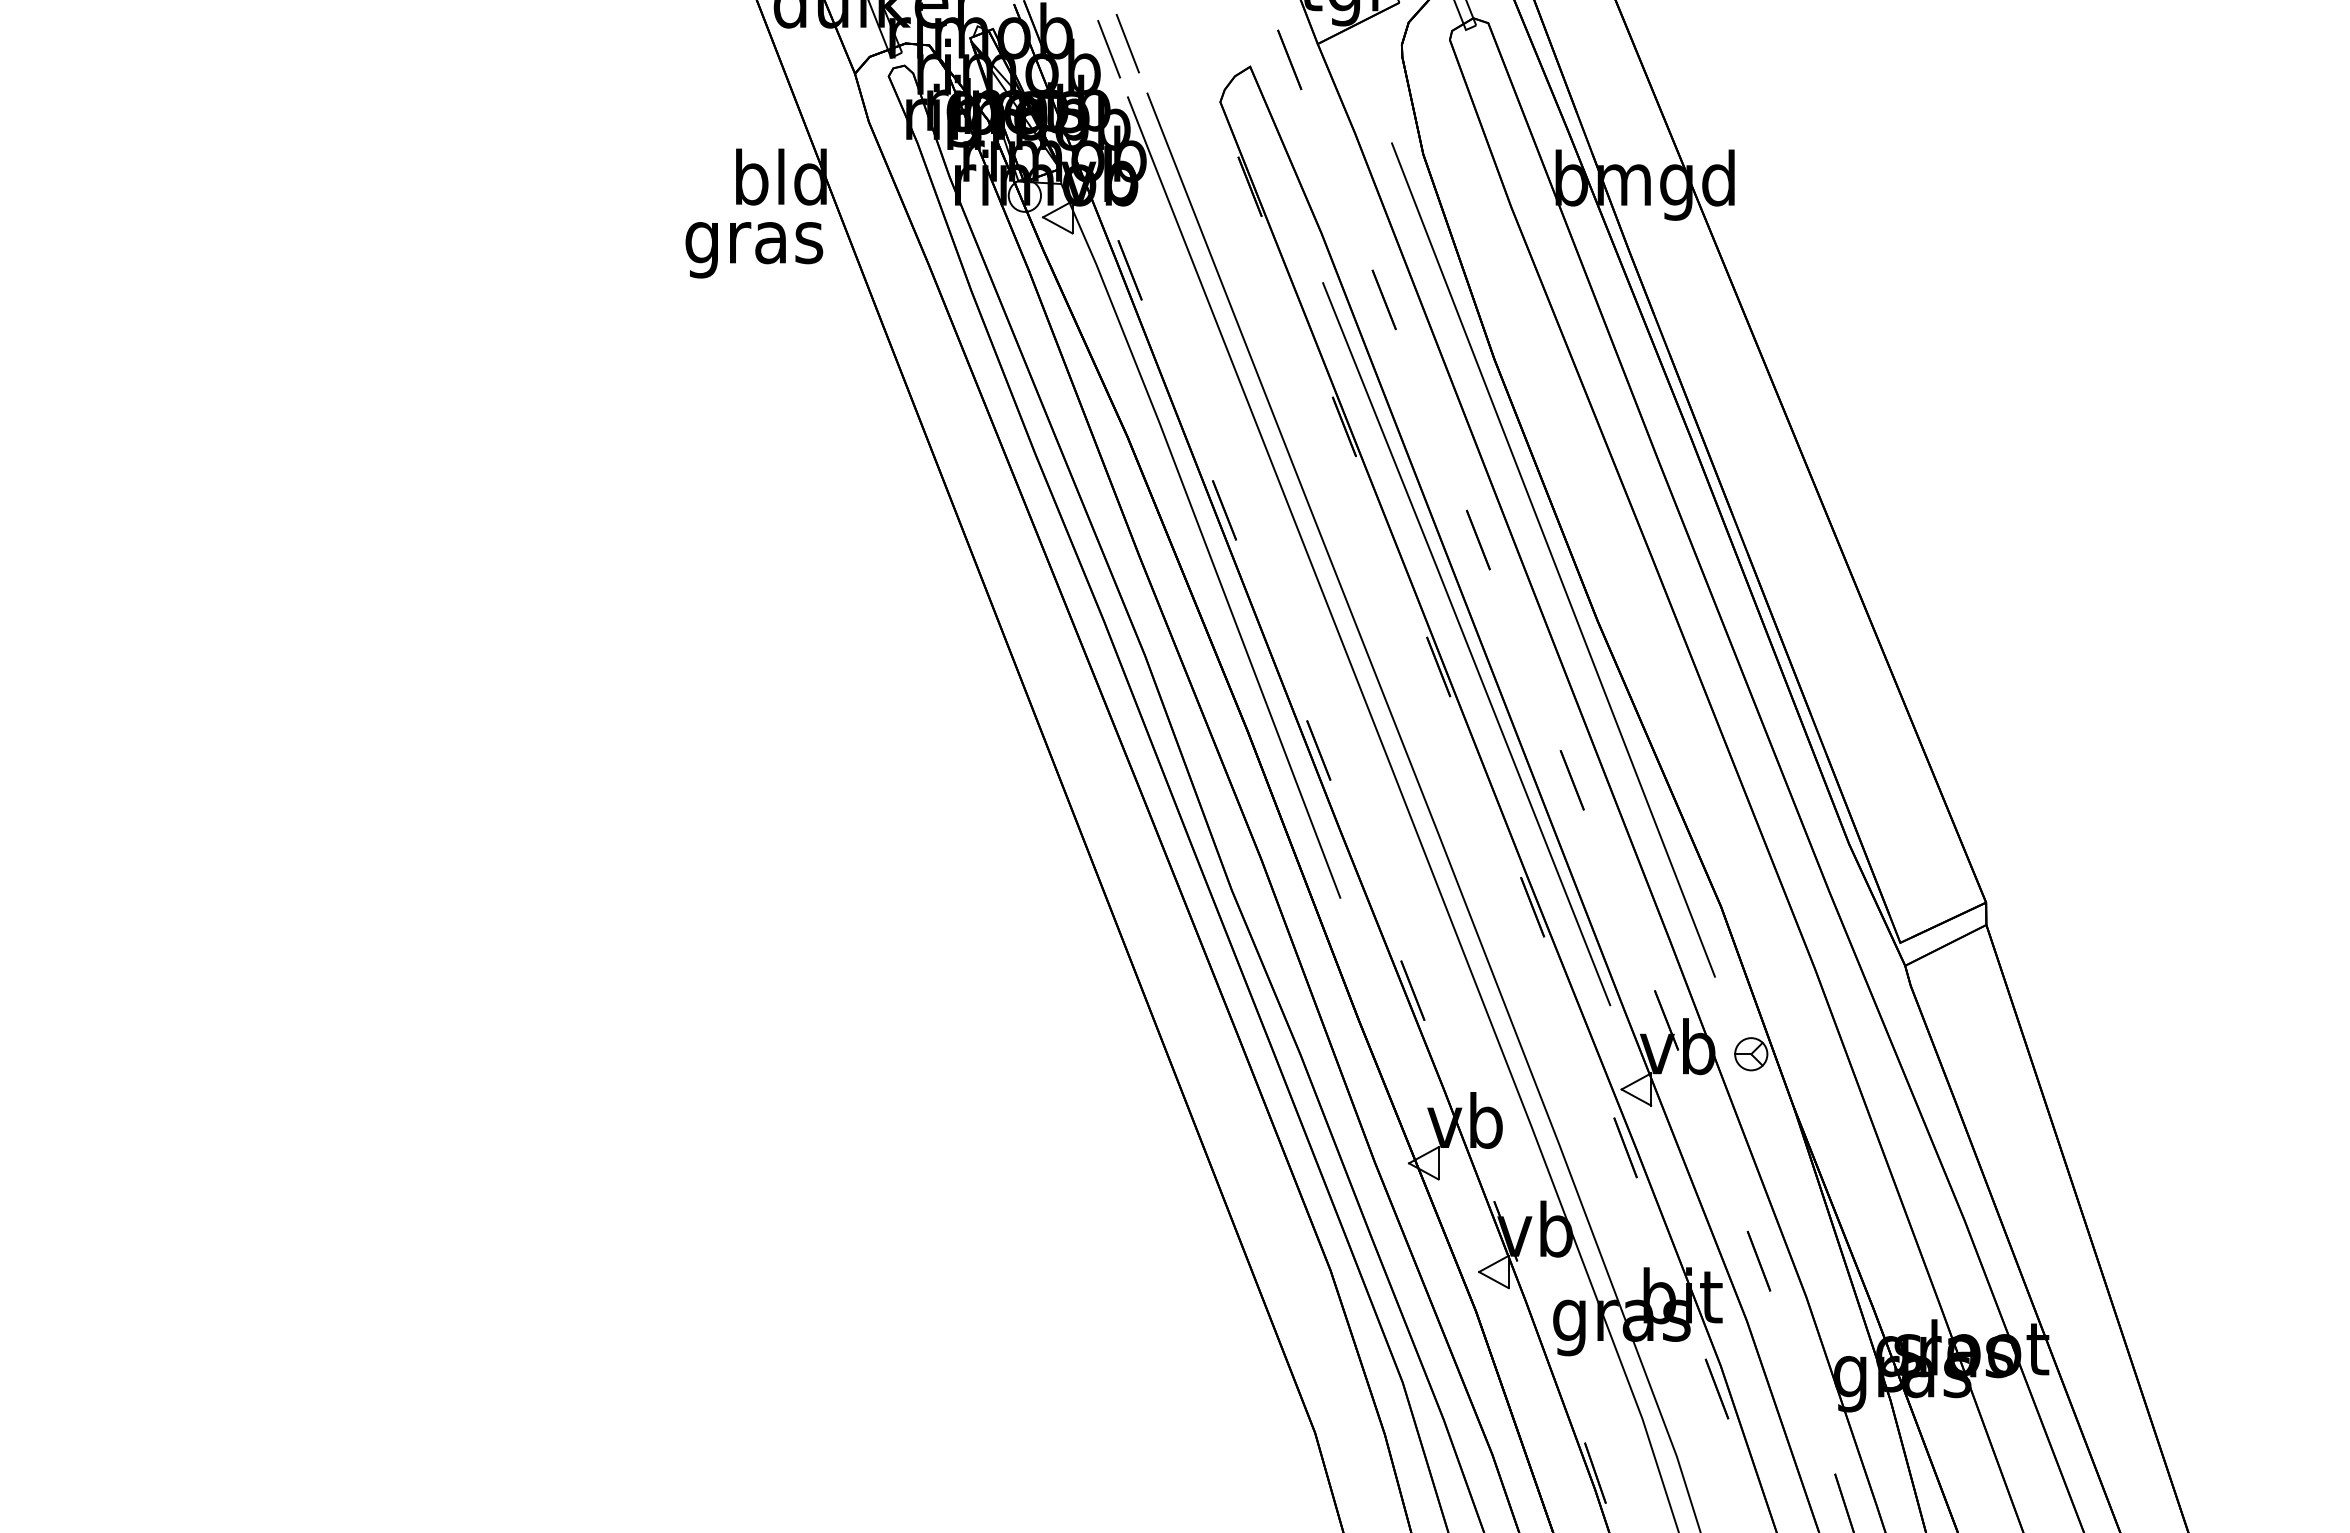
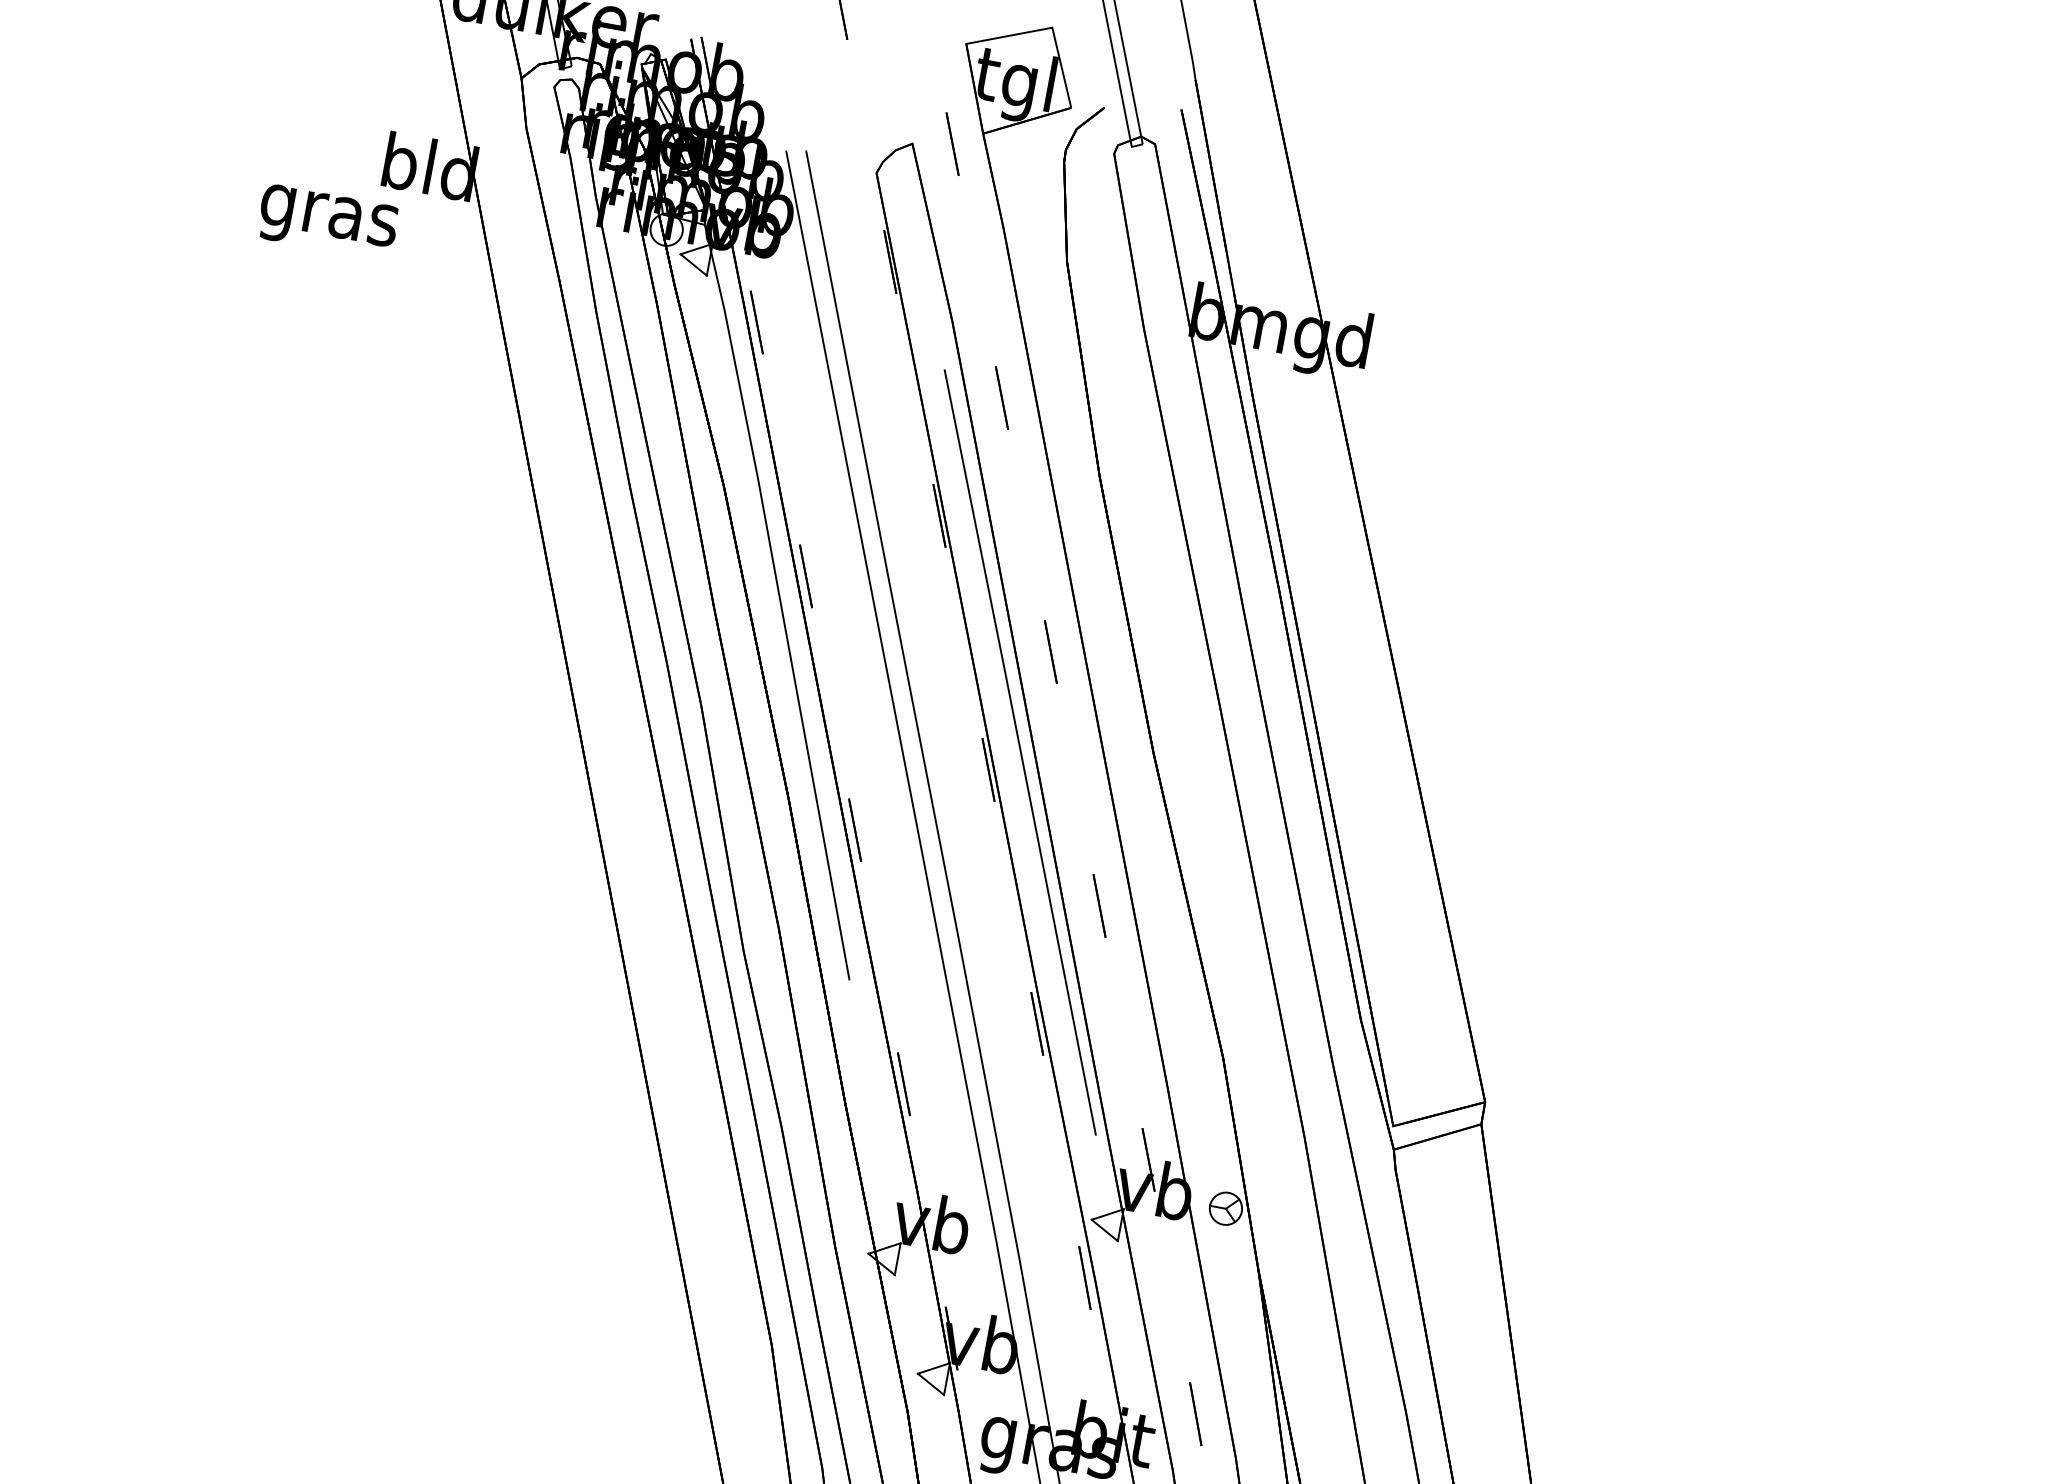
line: (1127, 43) -> (795, 98), removed
line: (1108, 49) -> (775, 100), removed
text: (754, 250) -> (328, 222), moved
line: (1552, 559) -> (1120, 684), removed

